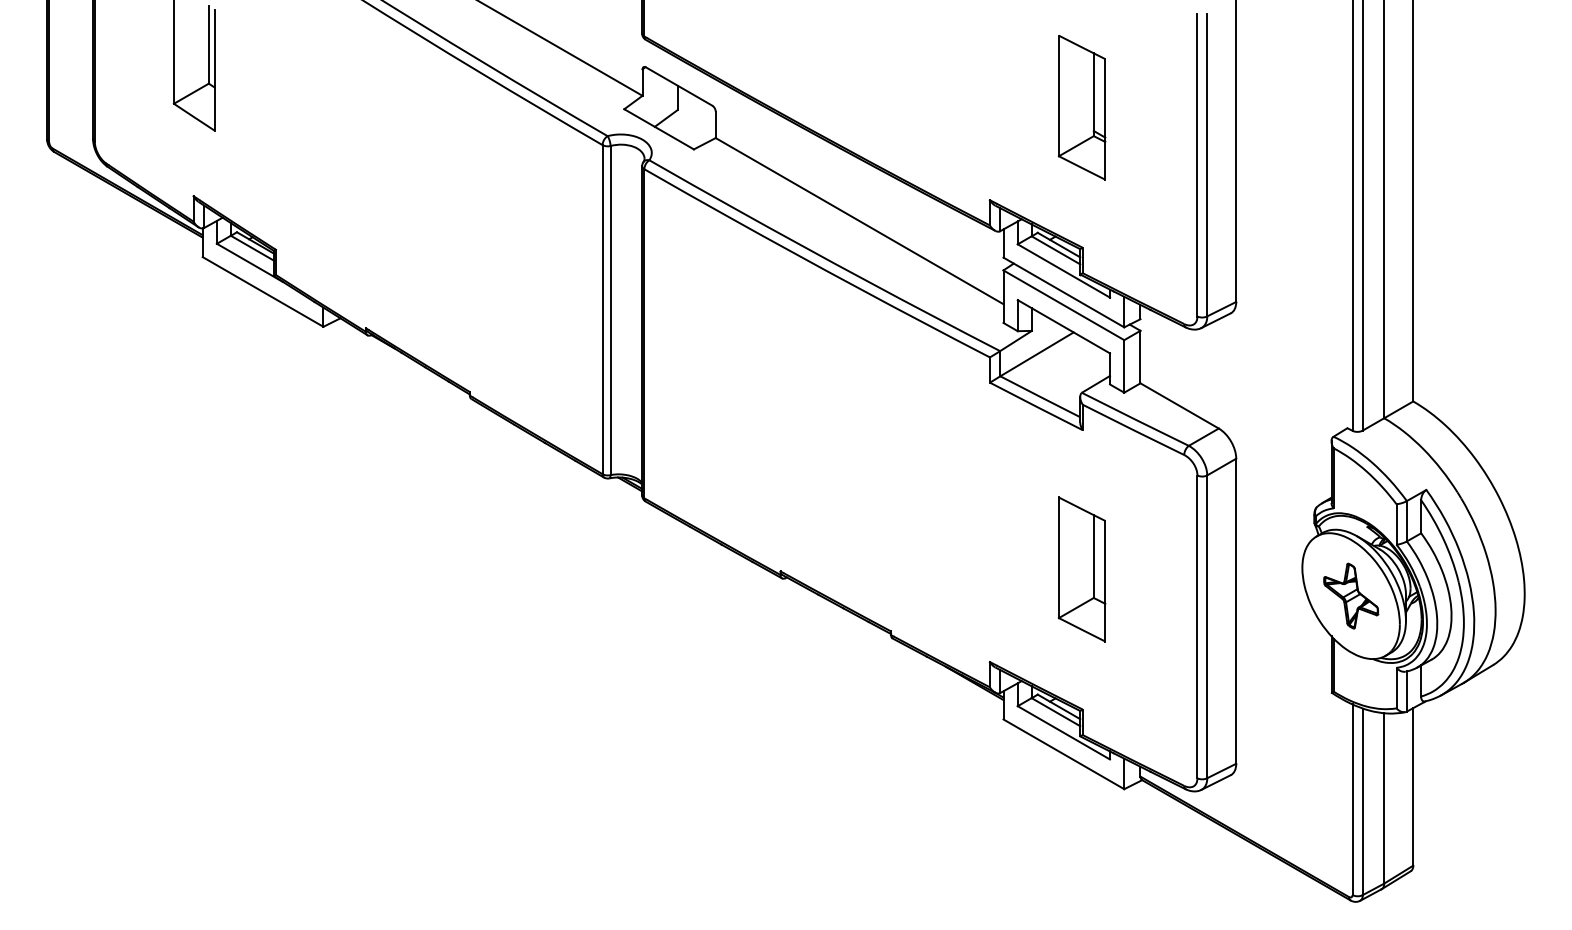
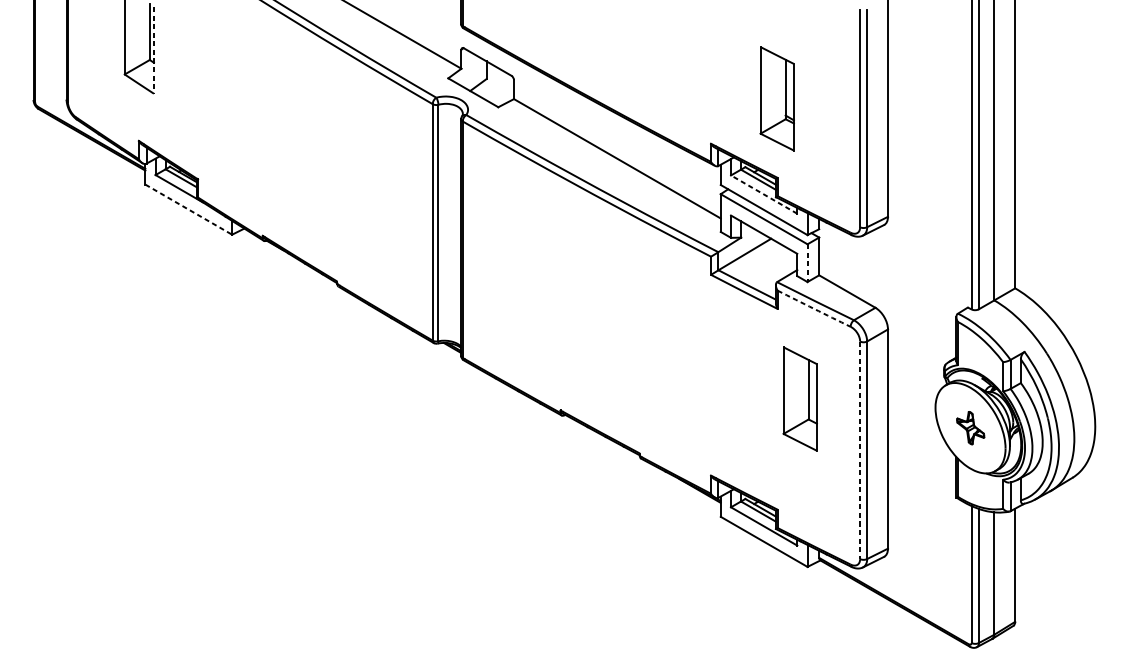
line: (214, 70) -> (153, 50), solid -> dashed
part: (1081, 107) -> (776, 98), moved
line: (1063, 270) -> (763, 194), solid -> dashed
line: (263, 291) -> (189, 209), solid -> dashed
line: (1124, 366) -> (807, 263), solid -> dashed
arc: (1133, 430) -> (814, 309), solid -> dashed
part: (1081, 569) -> (799, 399), moved
part: (1351, 595) -> (970, 427), size x0.7
line: (1197, 627) -> (860, 450), solid -> dashed

